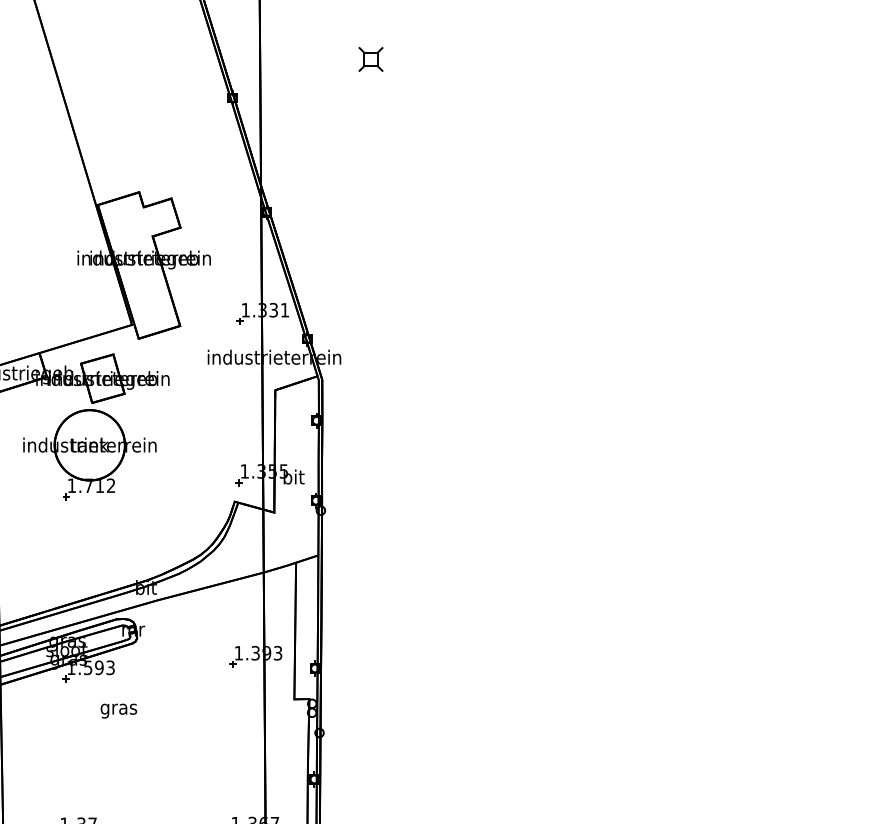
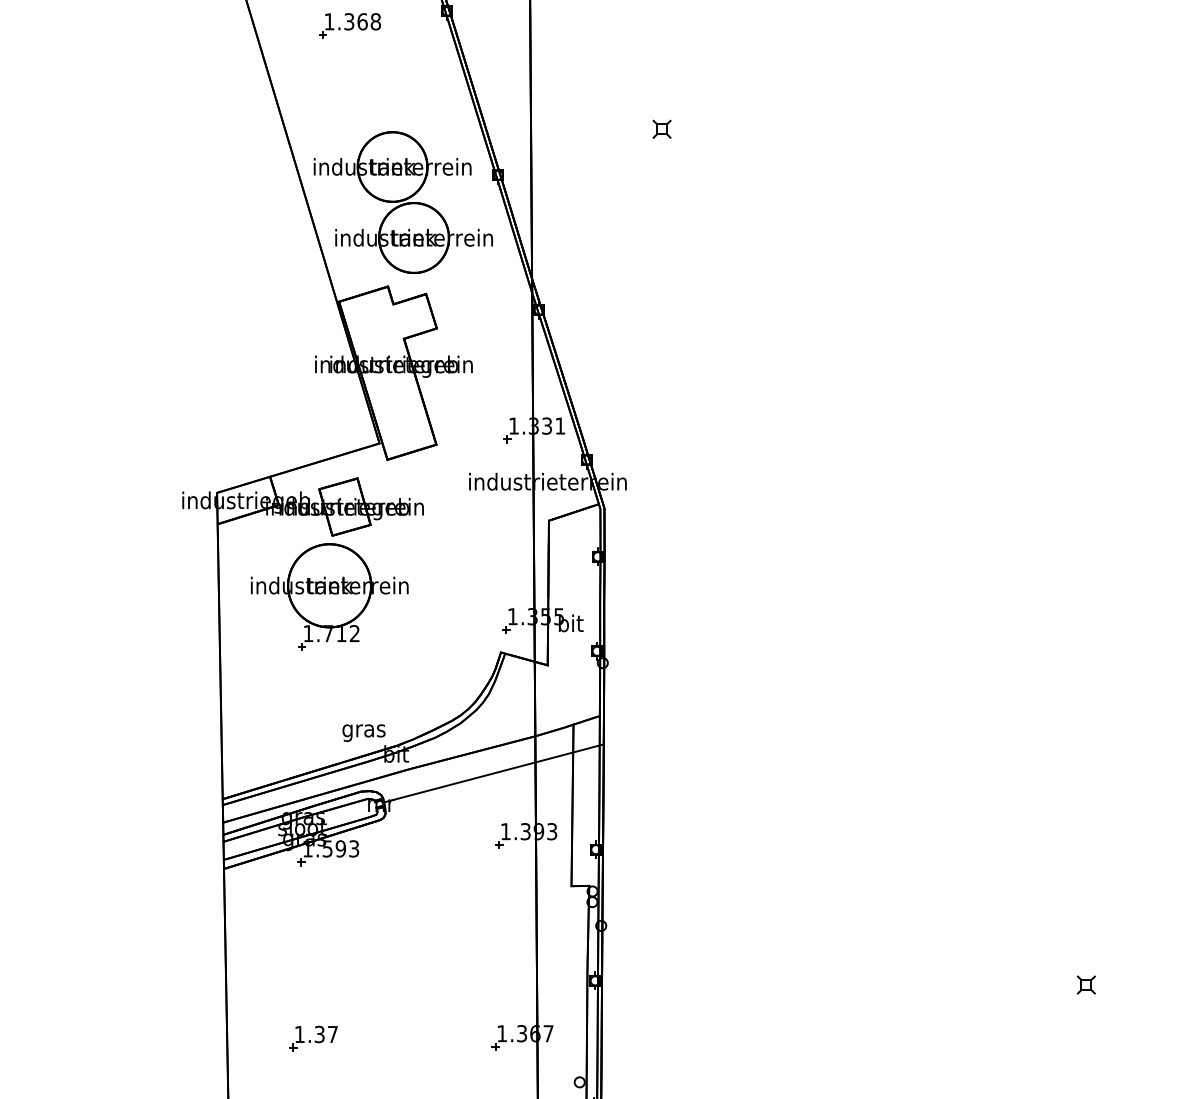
part: (370, 58) -> (661, 128), size x0.62
part: (151, 121) -> (402, 202), added
line: (227, 604) -> (492, 773), added
text: (118, 710) -> (363, 732), moved
part: (729, 782) -> (1085, 984), added

